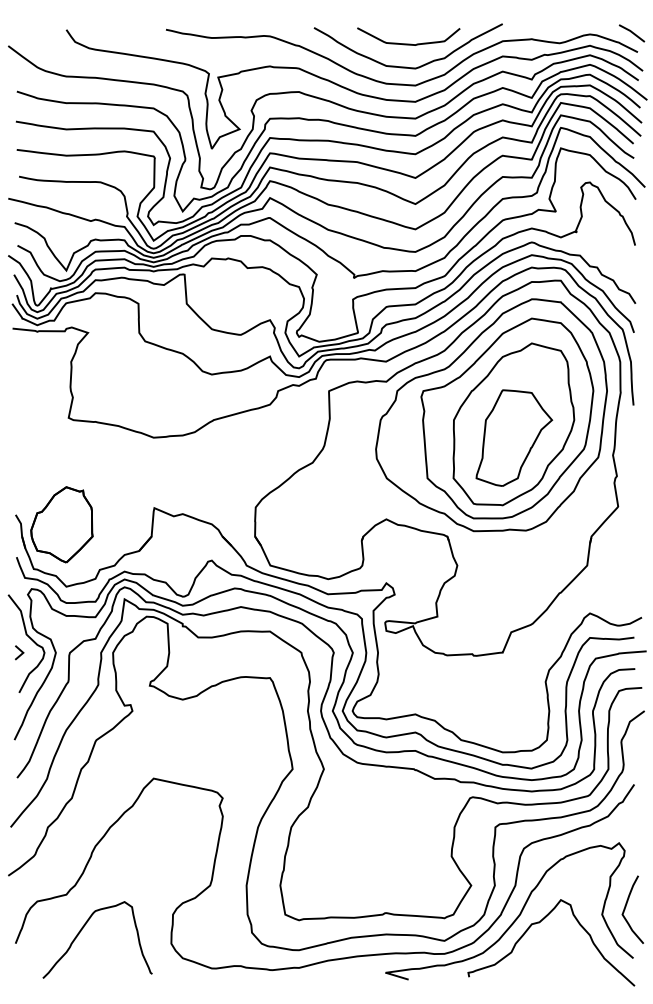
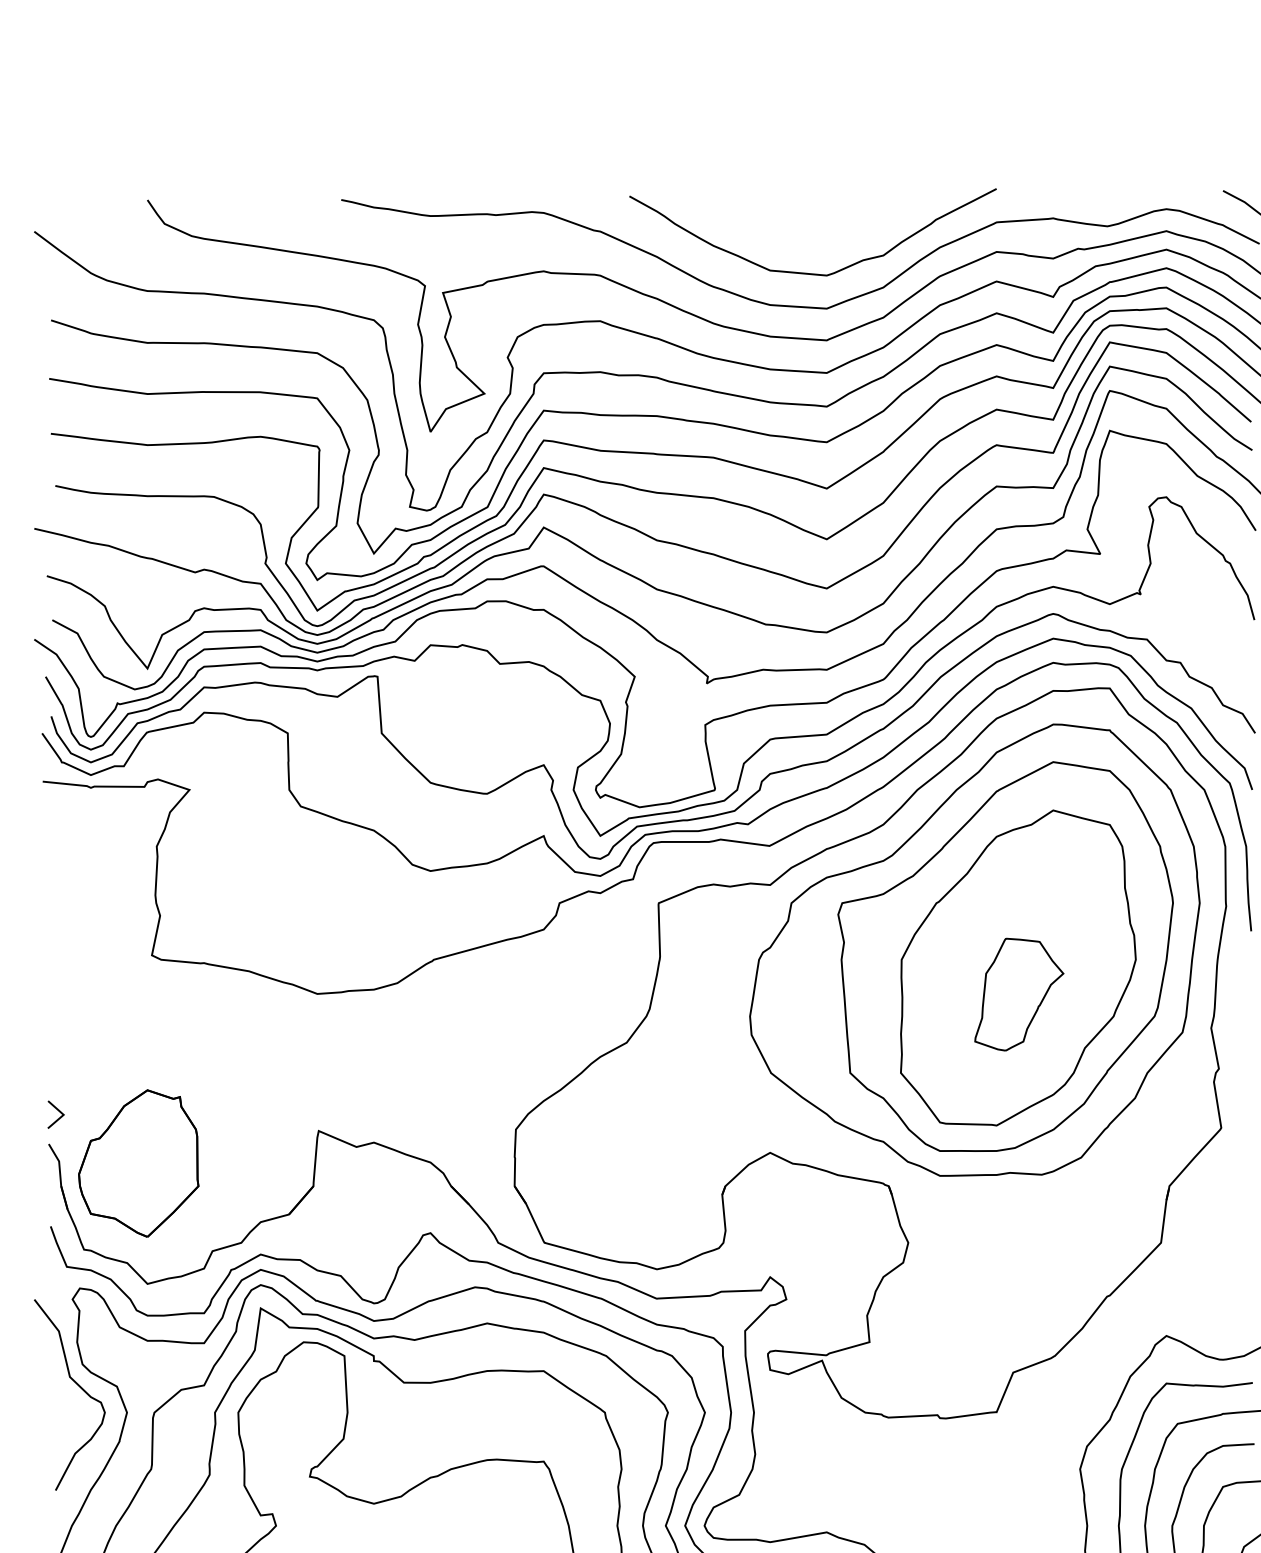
curve: (408, 43) -> (813, 226), removed
part: (514, 437) -> (1019, 993), size x0.6
line: (20, 651) -> (58, 1112), moved

